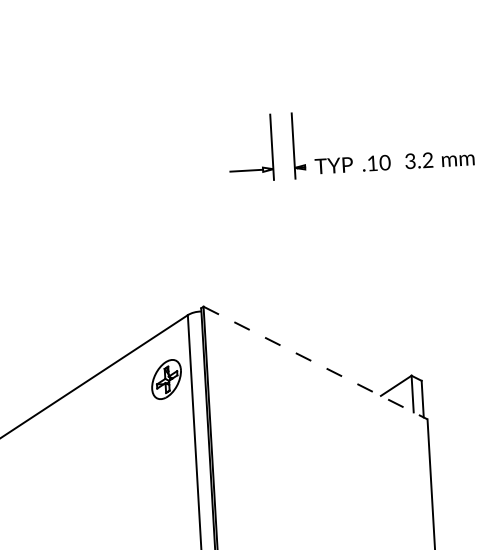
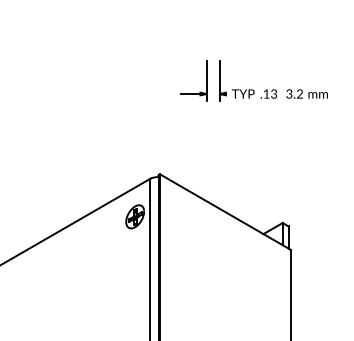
text: (384, 163) -> (273, 94), .10 -> .13
line: (315, 363) -> (225, 212), dashed -> solid

